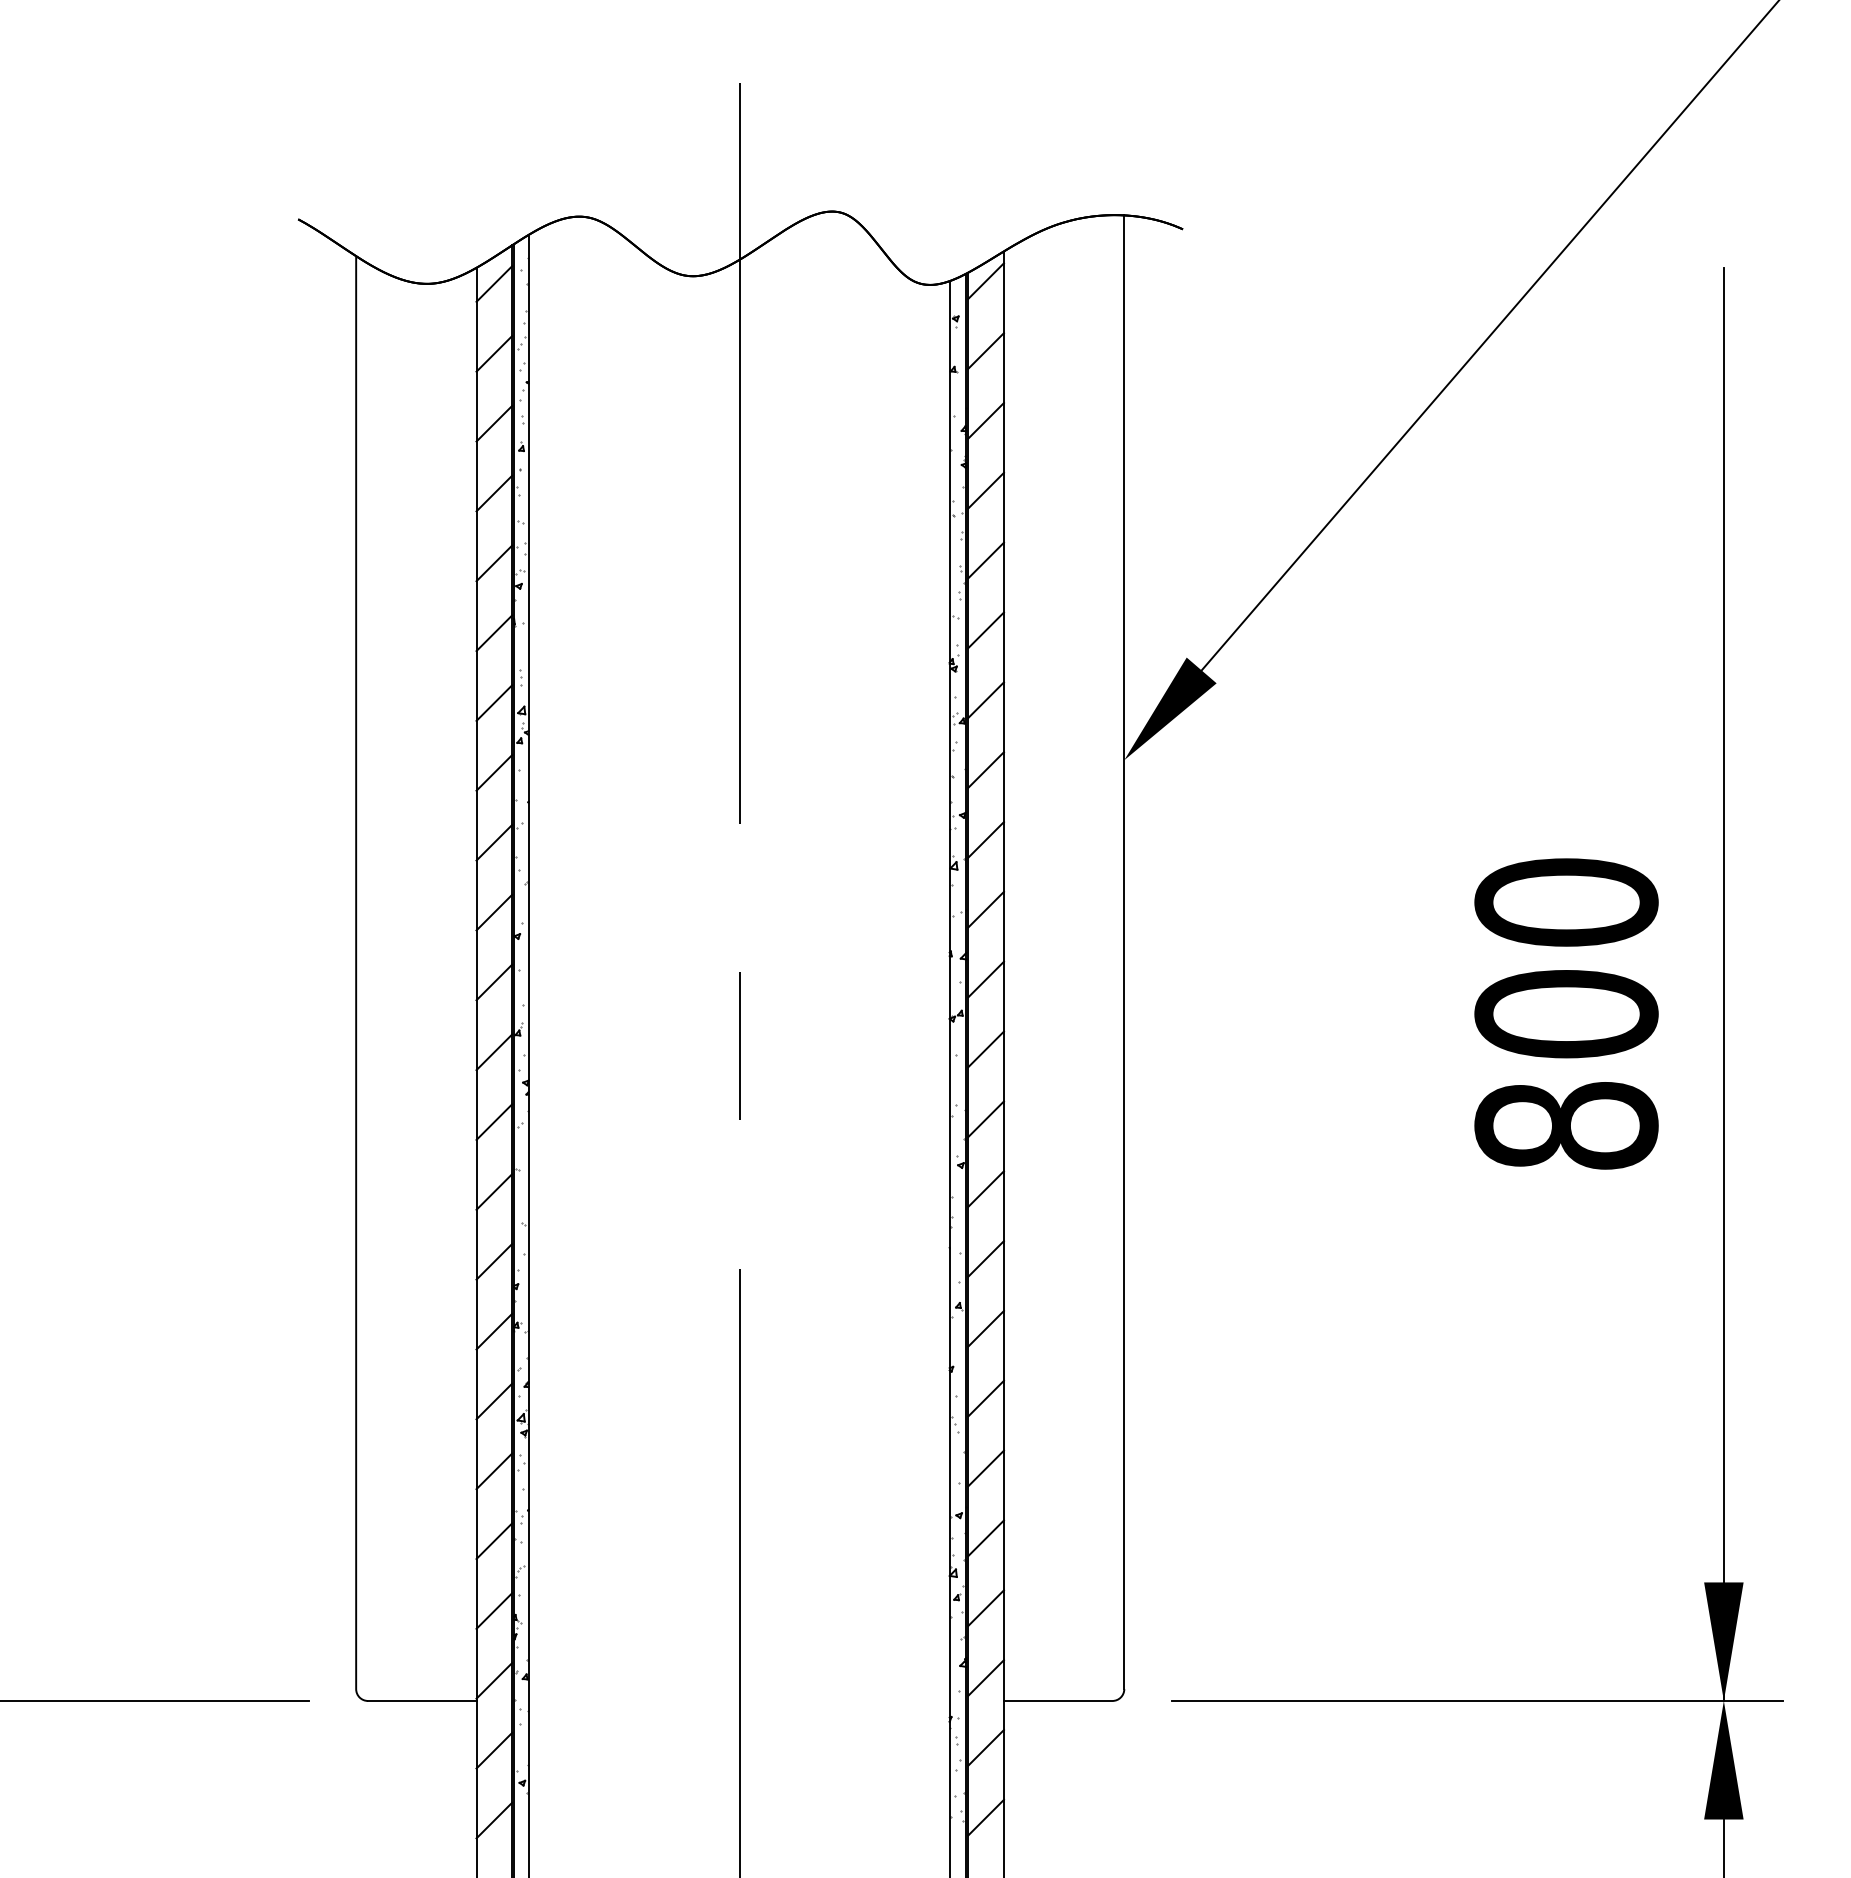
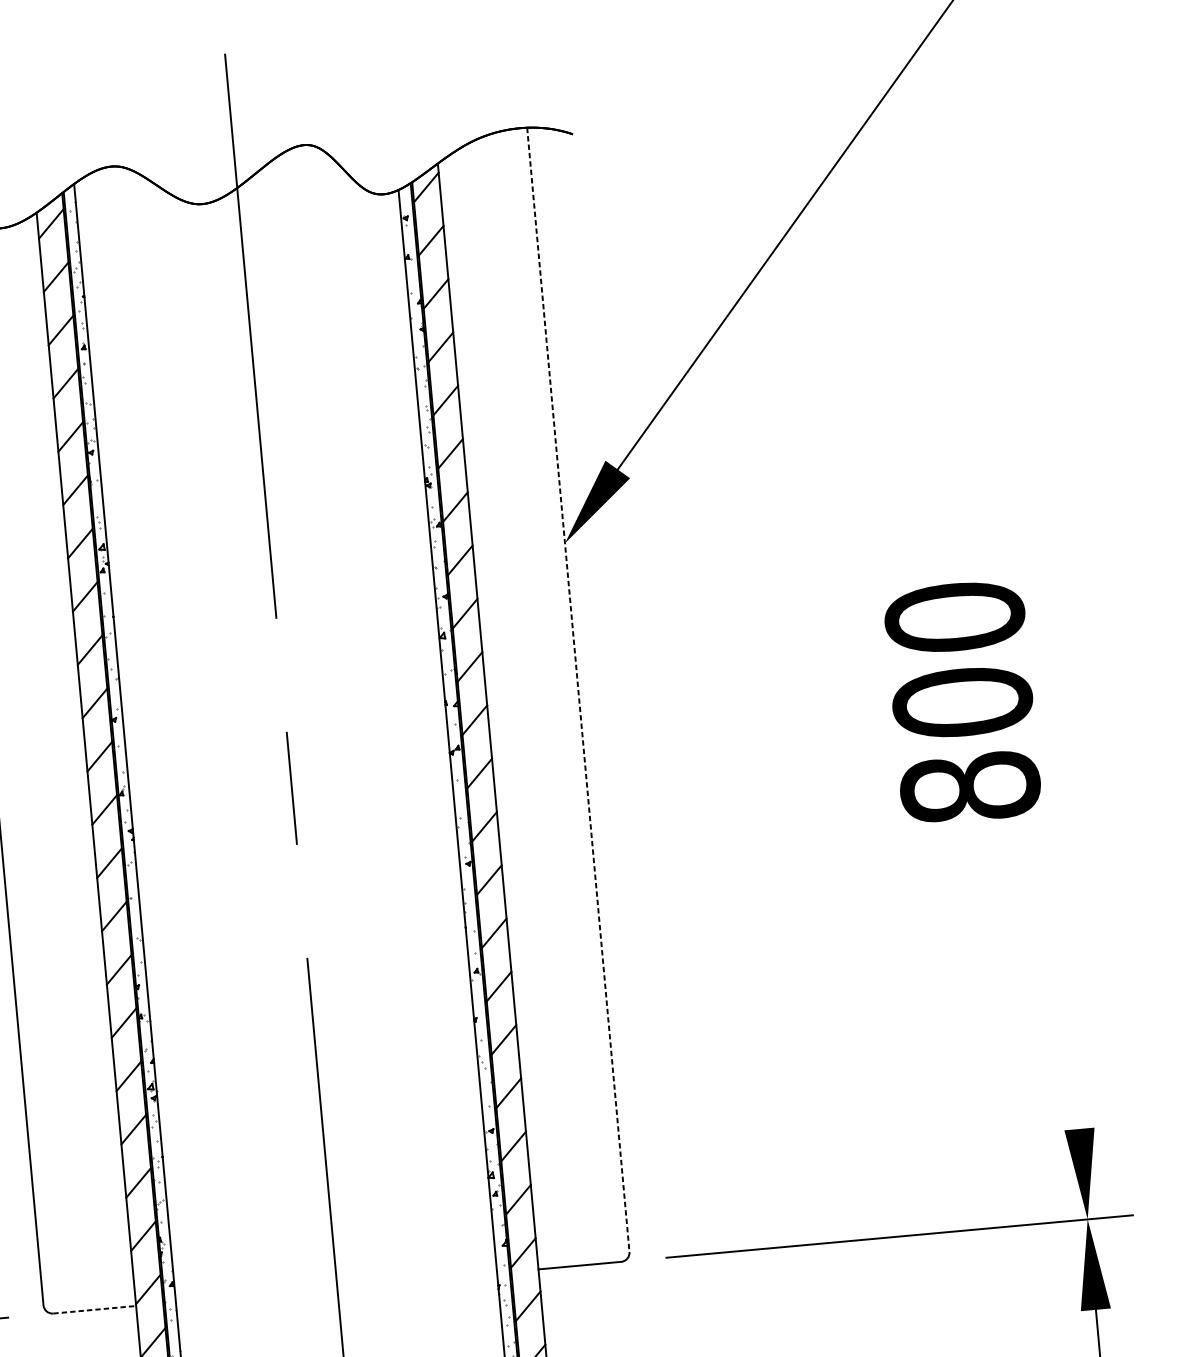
line: (1124, 952) -> (578, 690), solid -> dashed
line: (1723, 983) -> (1037, 672), removed
text: (1566, 1013) -> (962, 702), moved
line: (422, 1700) -> (94, 1309), solid -> dashed

